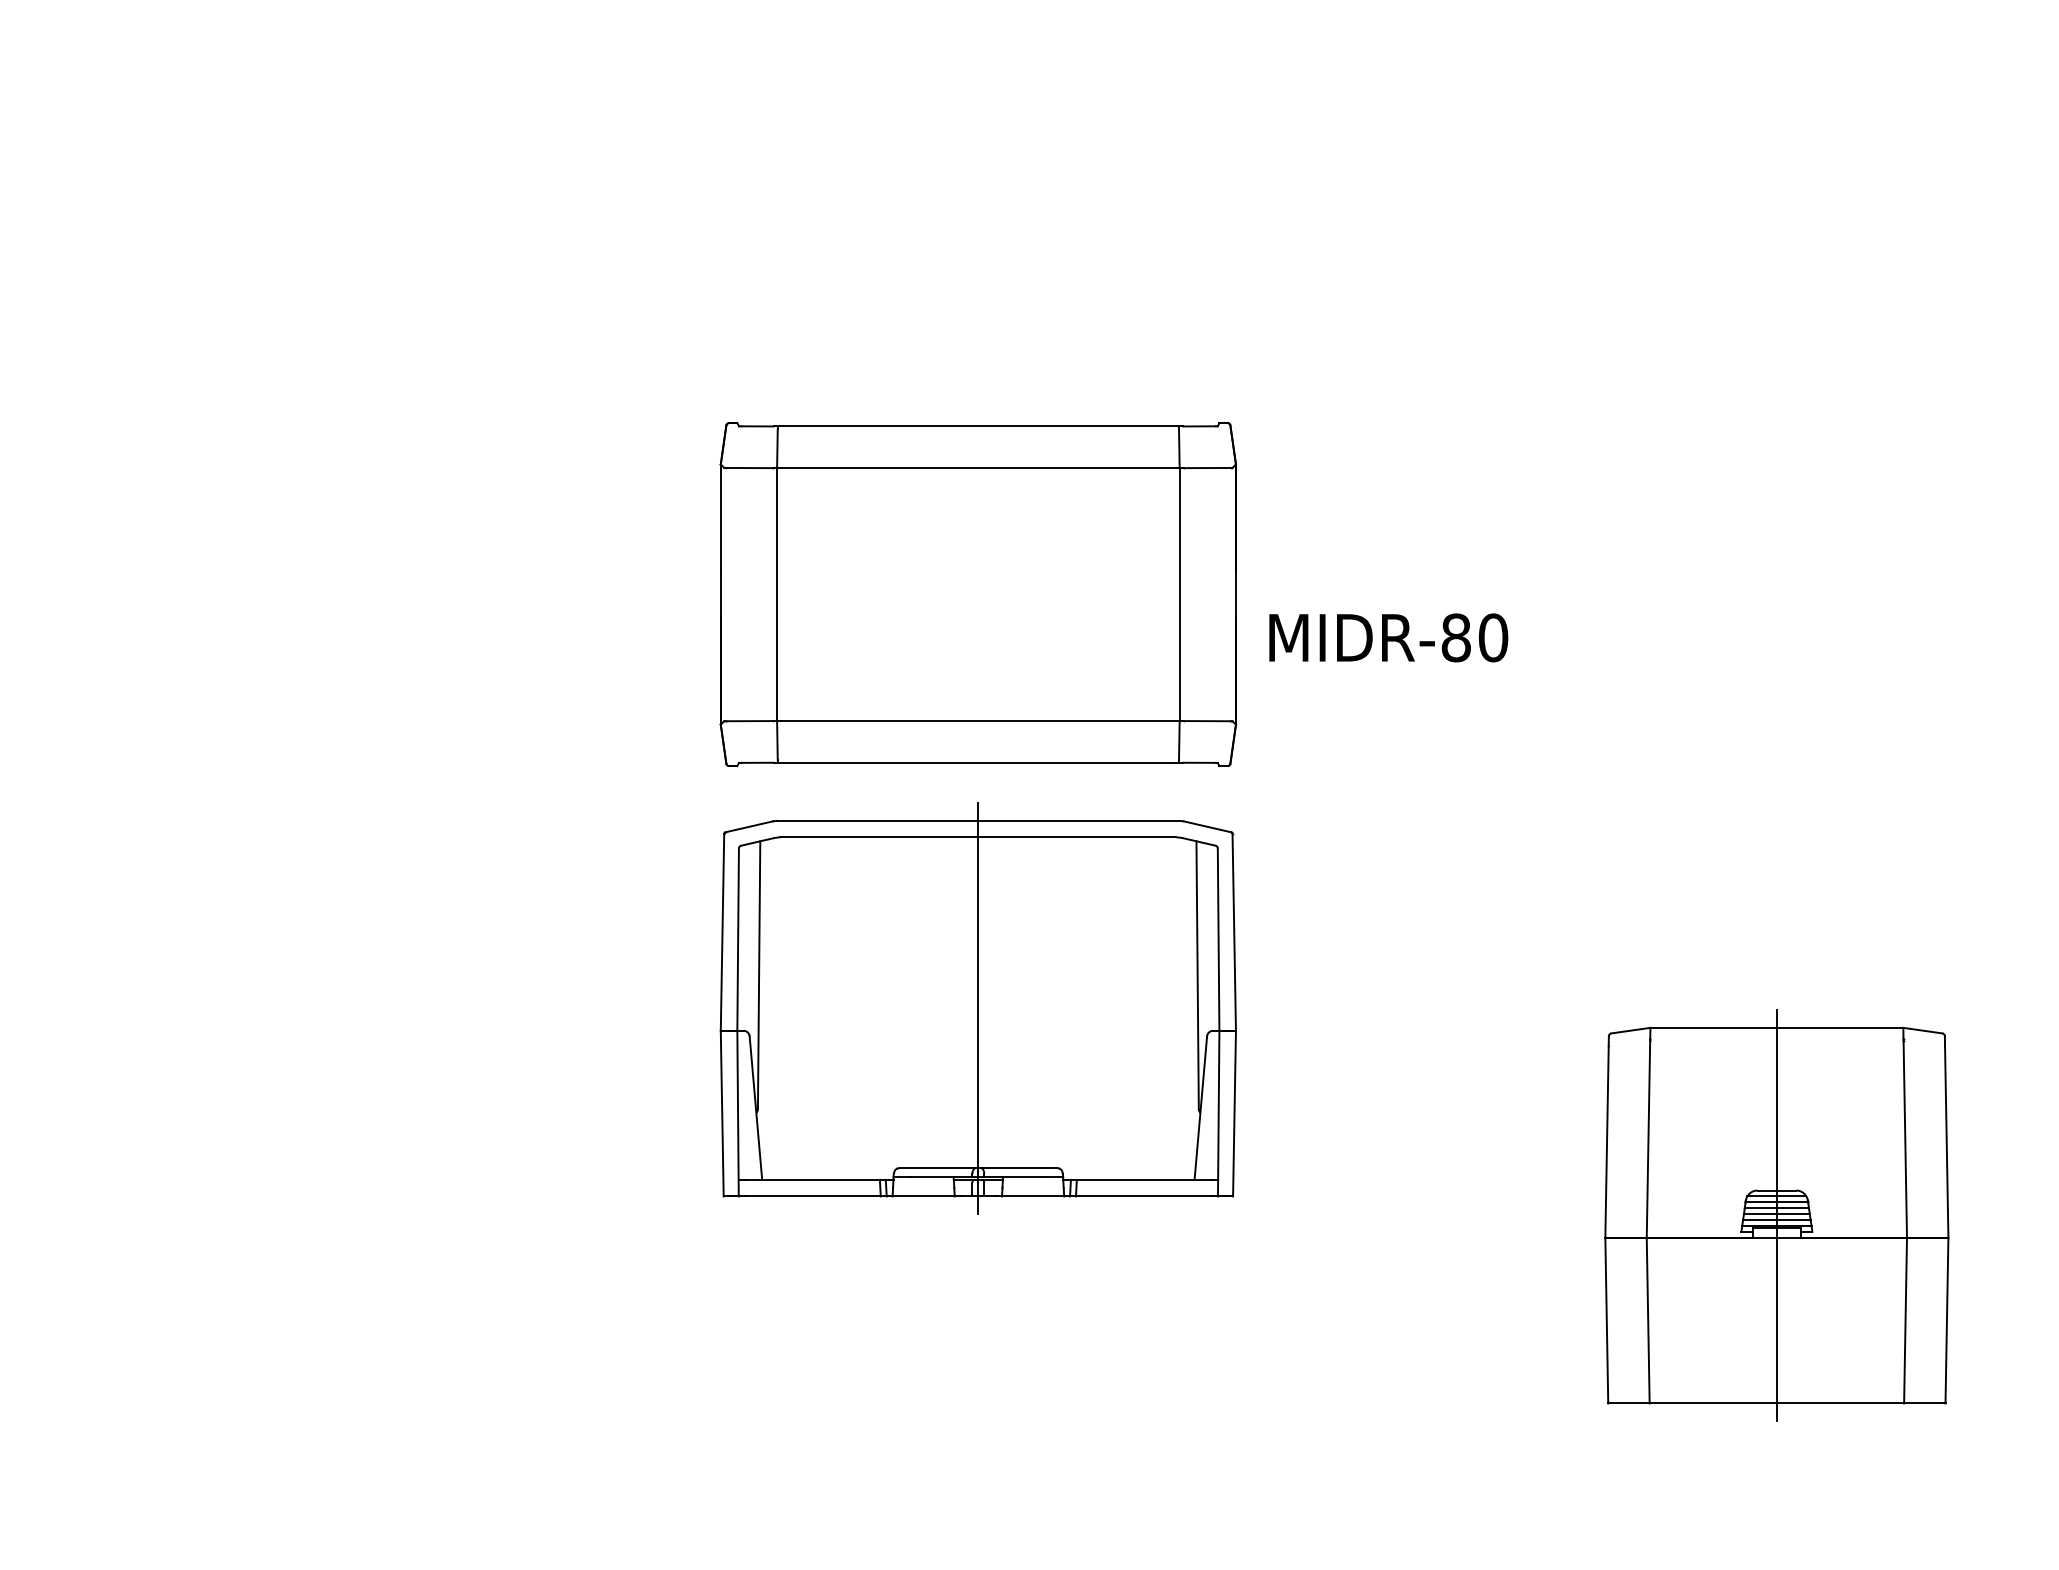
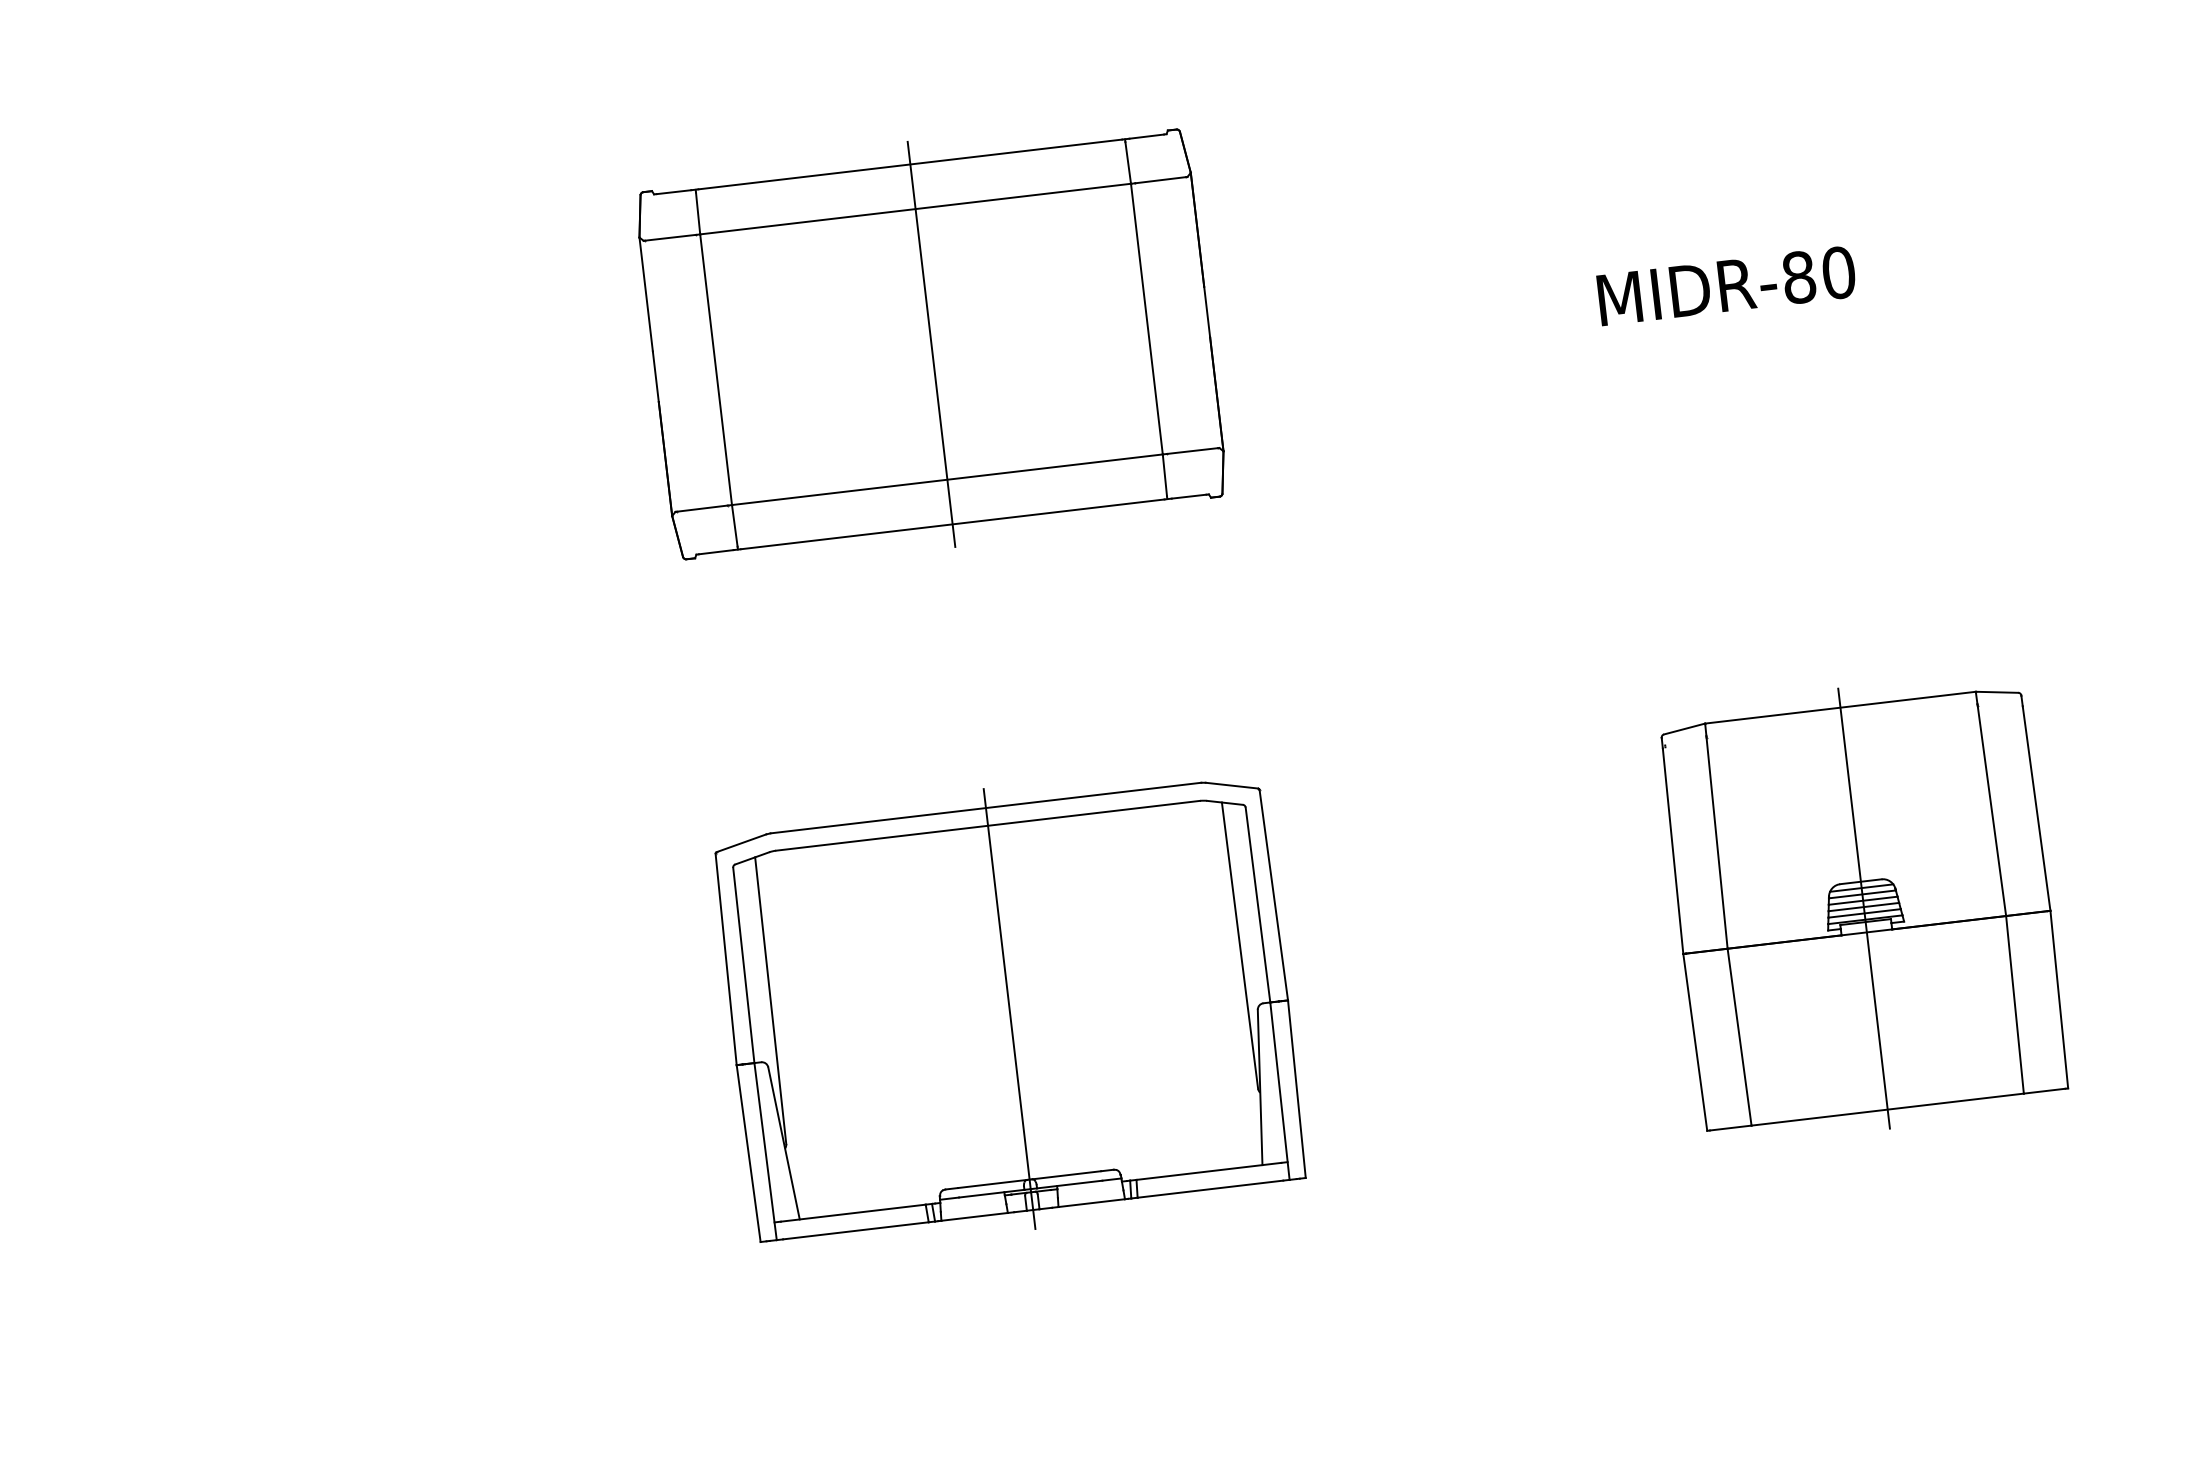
line: (978, 594) -> (931, 344), added
text: (1388, 637) -> (1726, 285), moved
part: (977, 1008) -> (1008, 1008), moved

